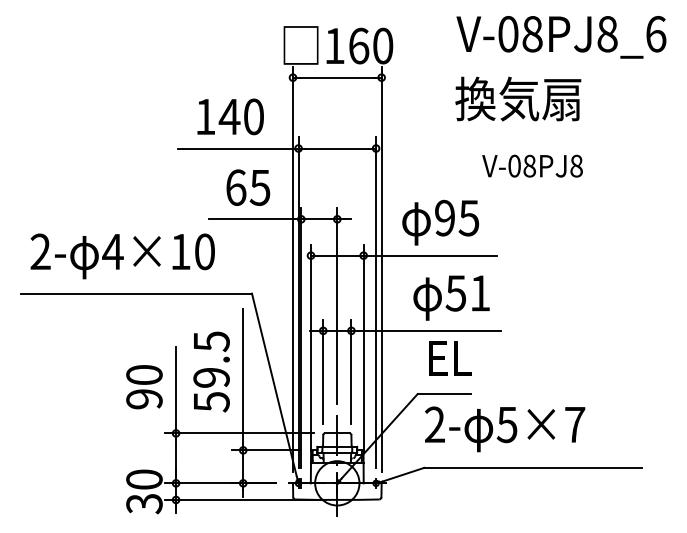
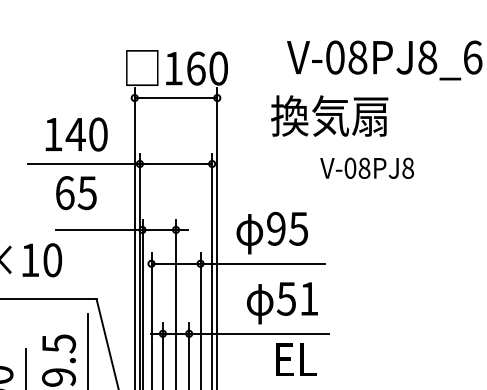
text: (518, 98) -> (329, 115), moved
text: (532, 165) -> (367, 167), moved
text: (248, 187) -> (76, 192), moved
text: (450, 358) -> (296, 359), moved

